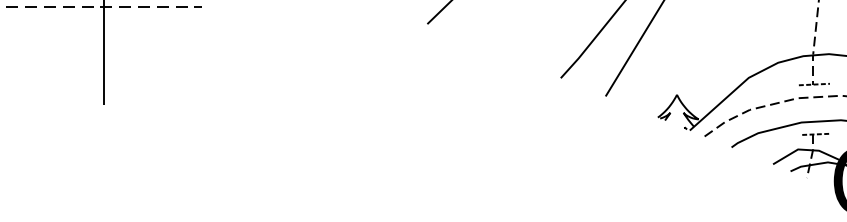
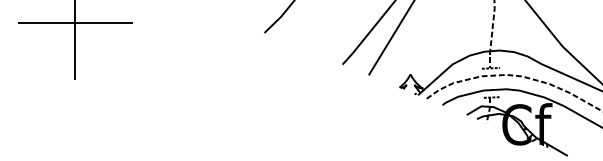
line: (104, 7) -> (75, 23), dashed -> solid

